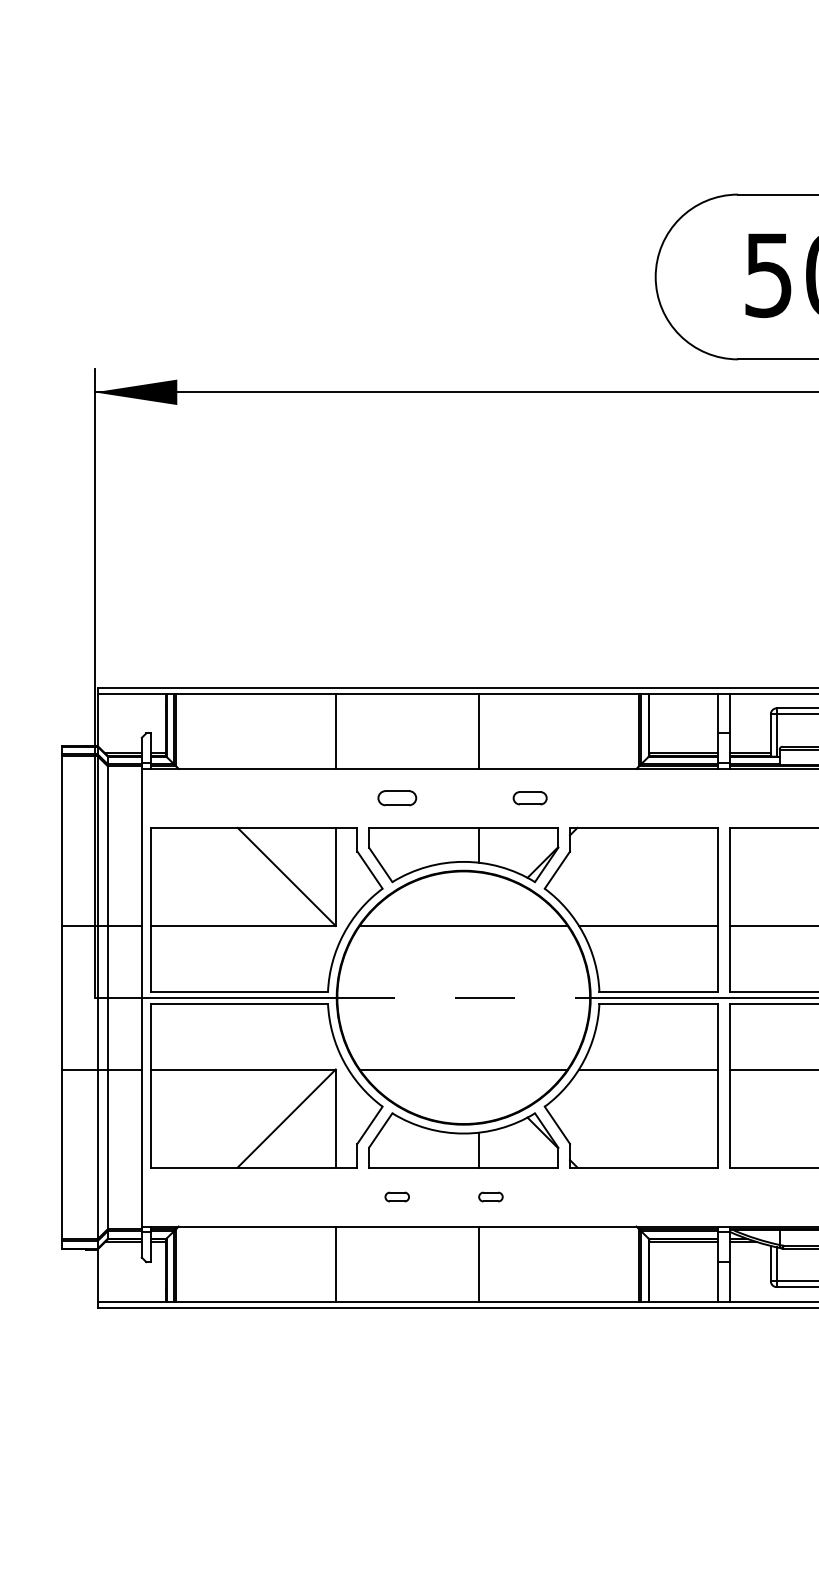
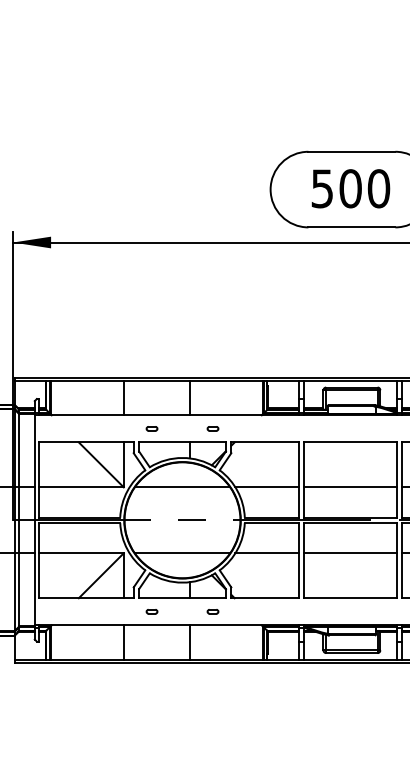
part: (396, 797) -> (151, 428), size x0.62
part: (529, 797) -> (212, 428), size x0.71
part: (489, 1196) -> (212, 611), moved

